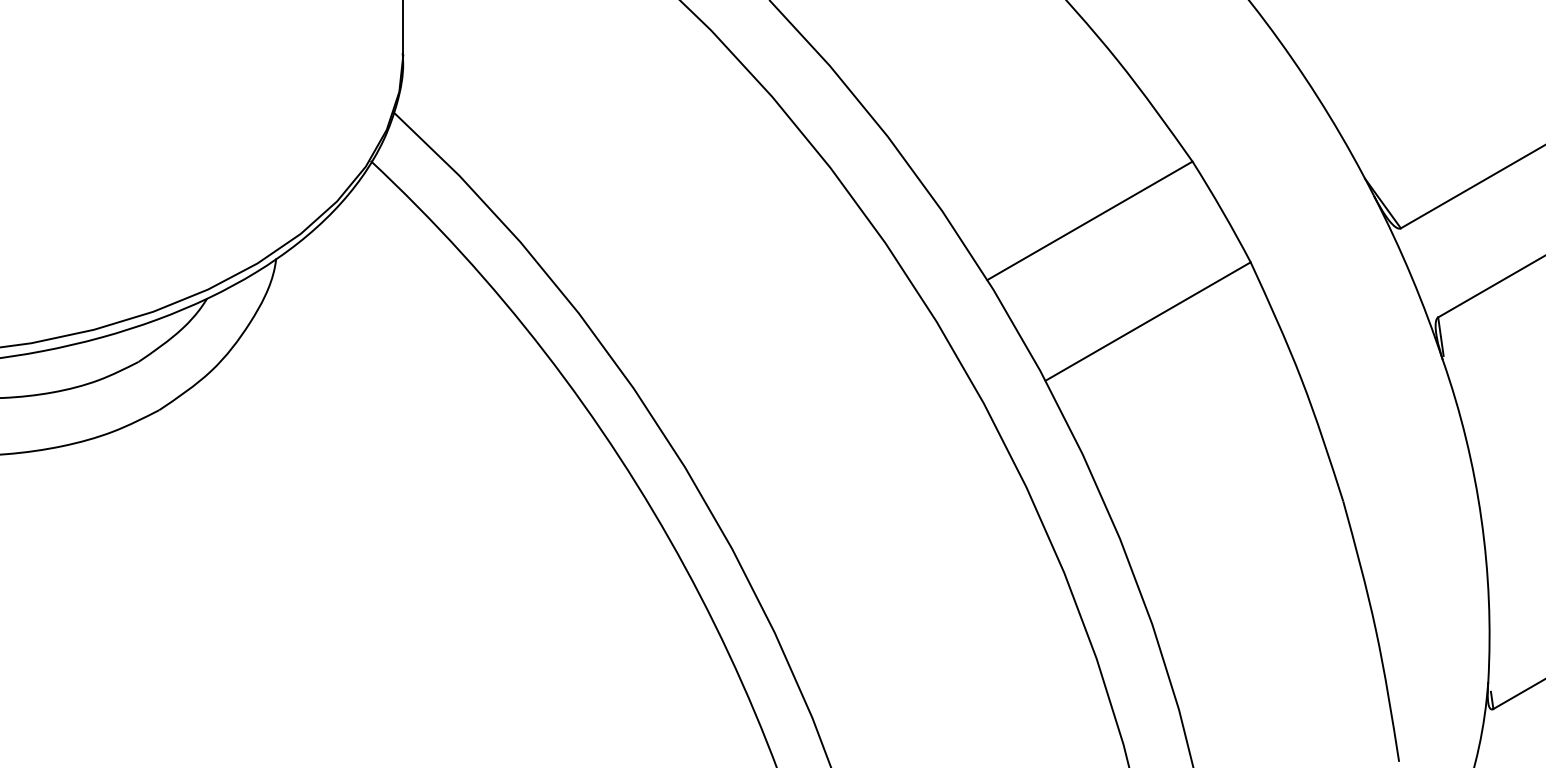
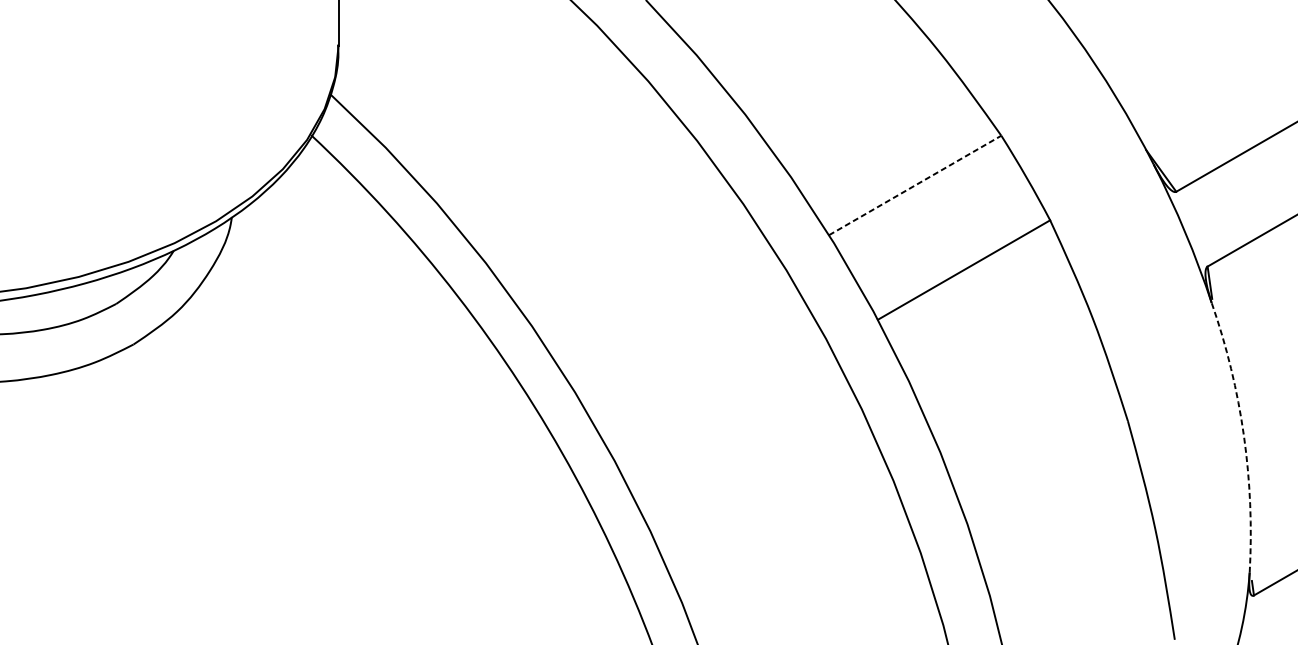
line: (1090, 220) -> (915, 185), solid -> dashed
arc: (1481, 519) -> (1243, 436), solid -> dashed

